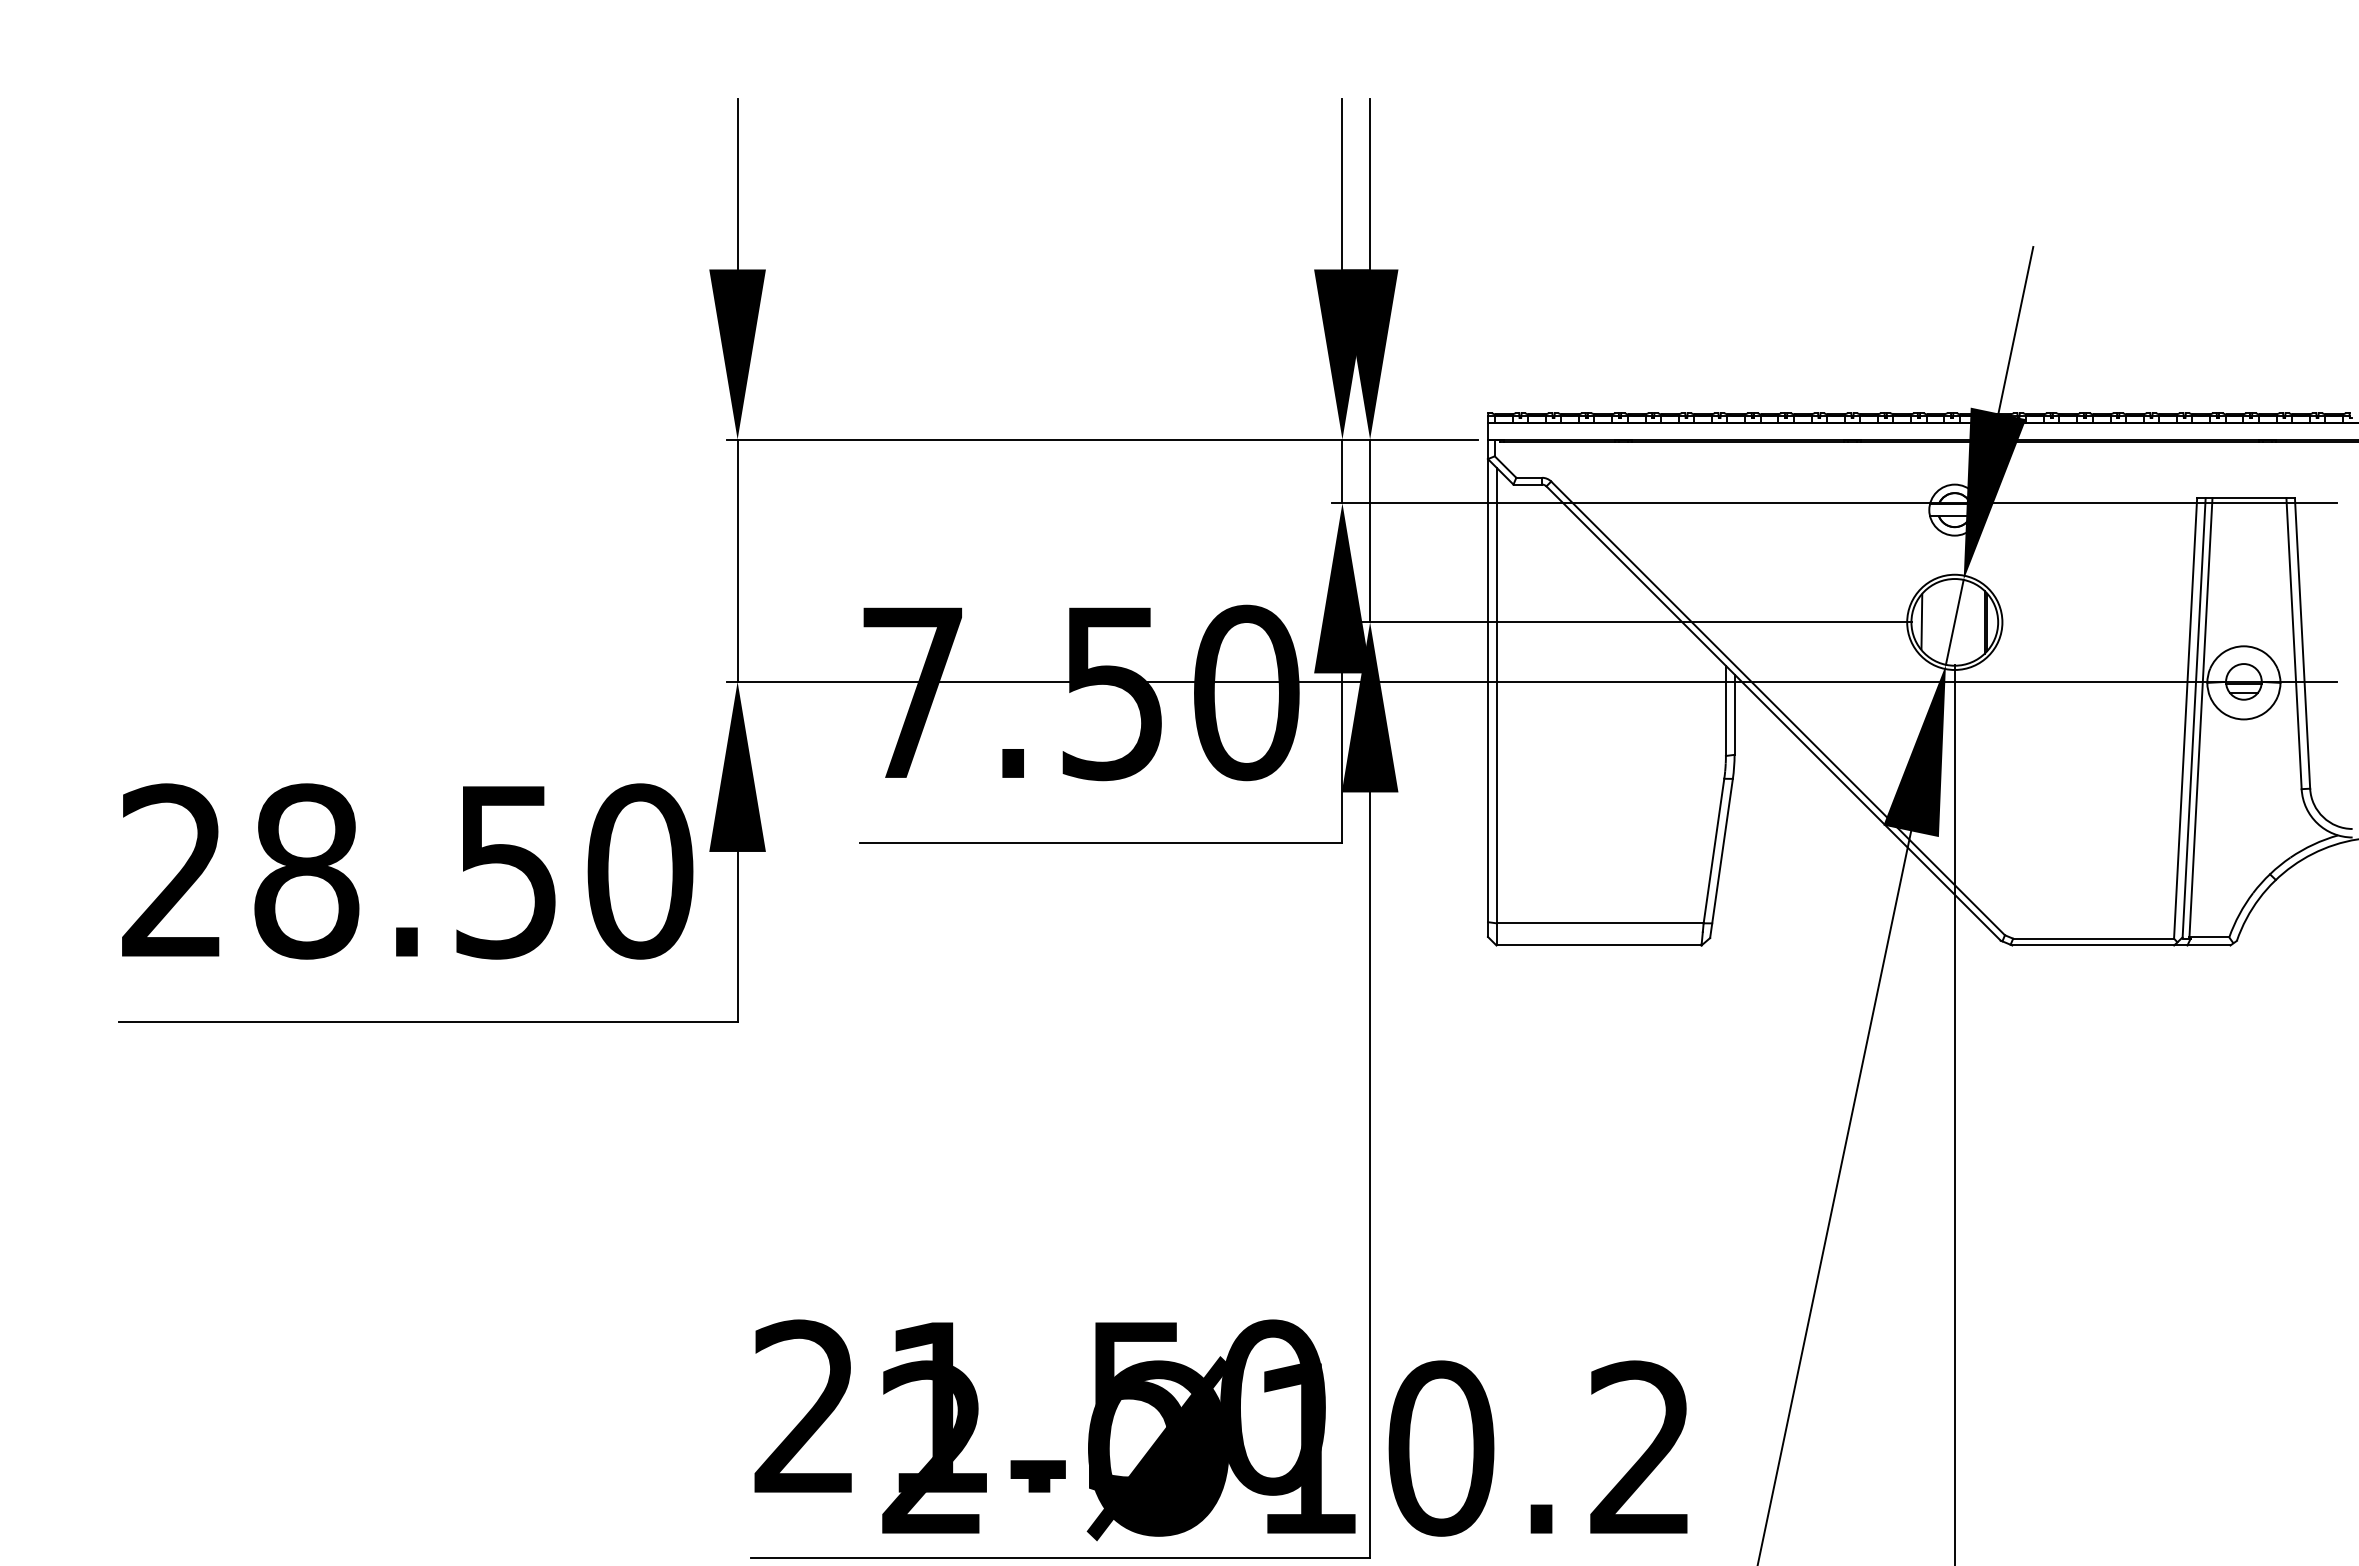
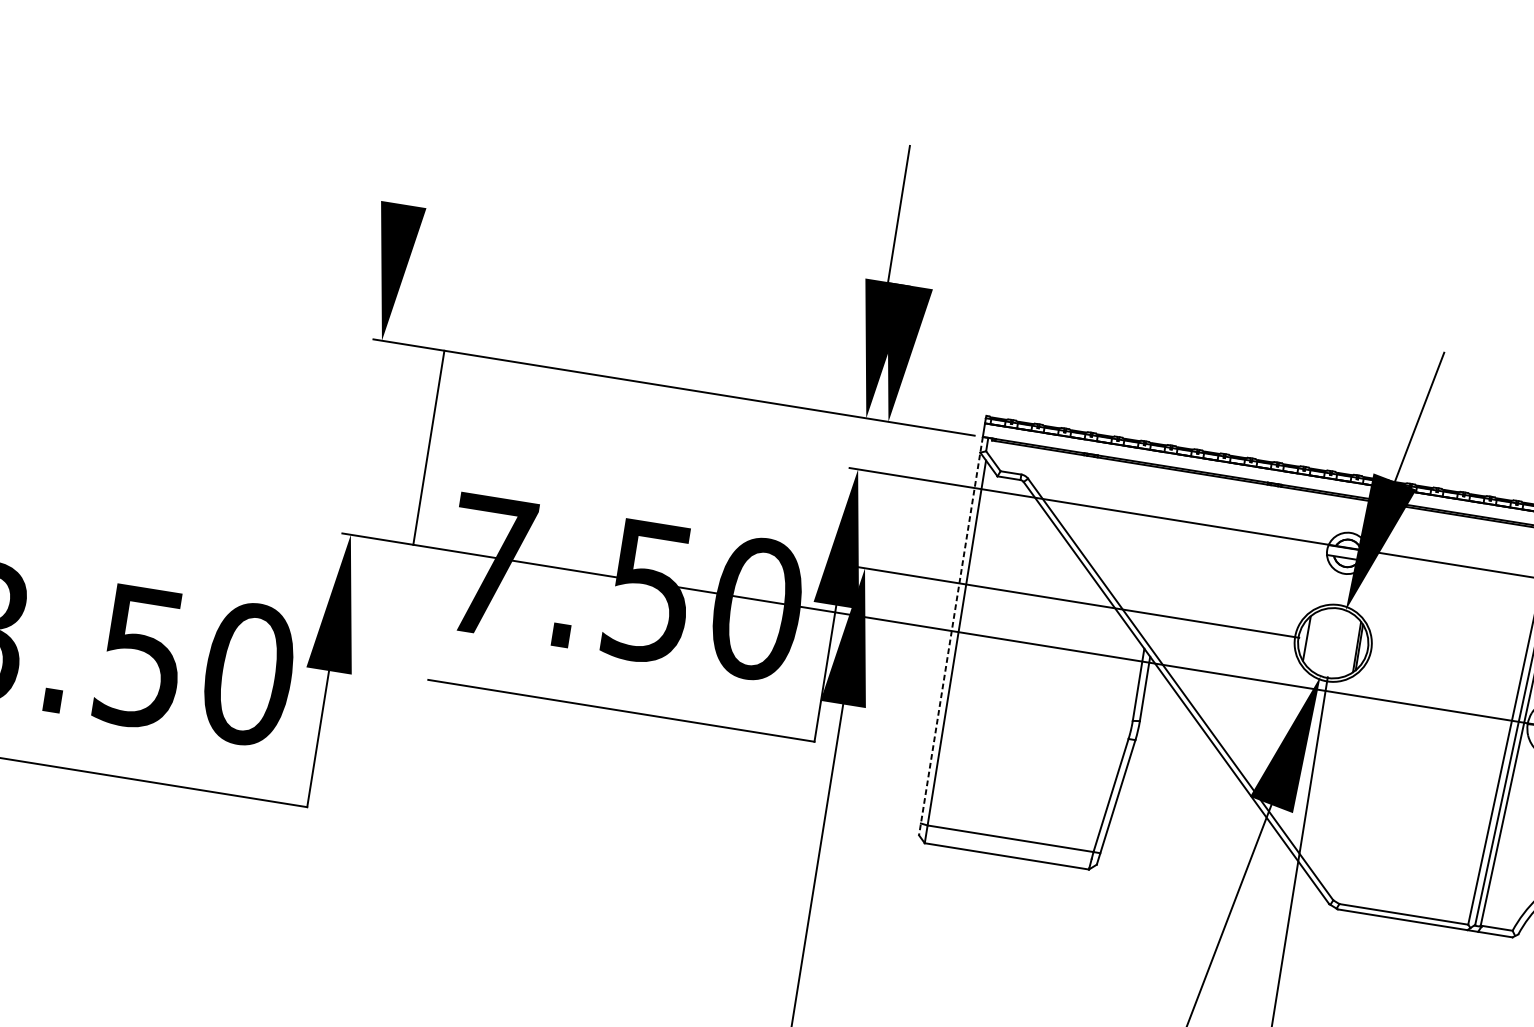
line: (737, 184) -> (414, 136), removed
line: (1370, 184) -> (921, 217), removed
line: (1342, 471) -> (862, 443), removed
line: (1370, 530) -> (877, 494), removed
line: (737, 560) -> (428, 447), moved
line: (1954, 621) -> (1333, 642), removed
line: (1488, 688) -> (951, 636), solid -> dashed

